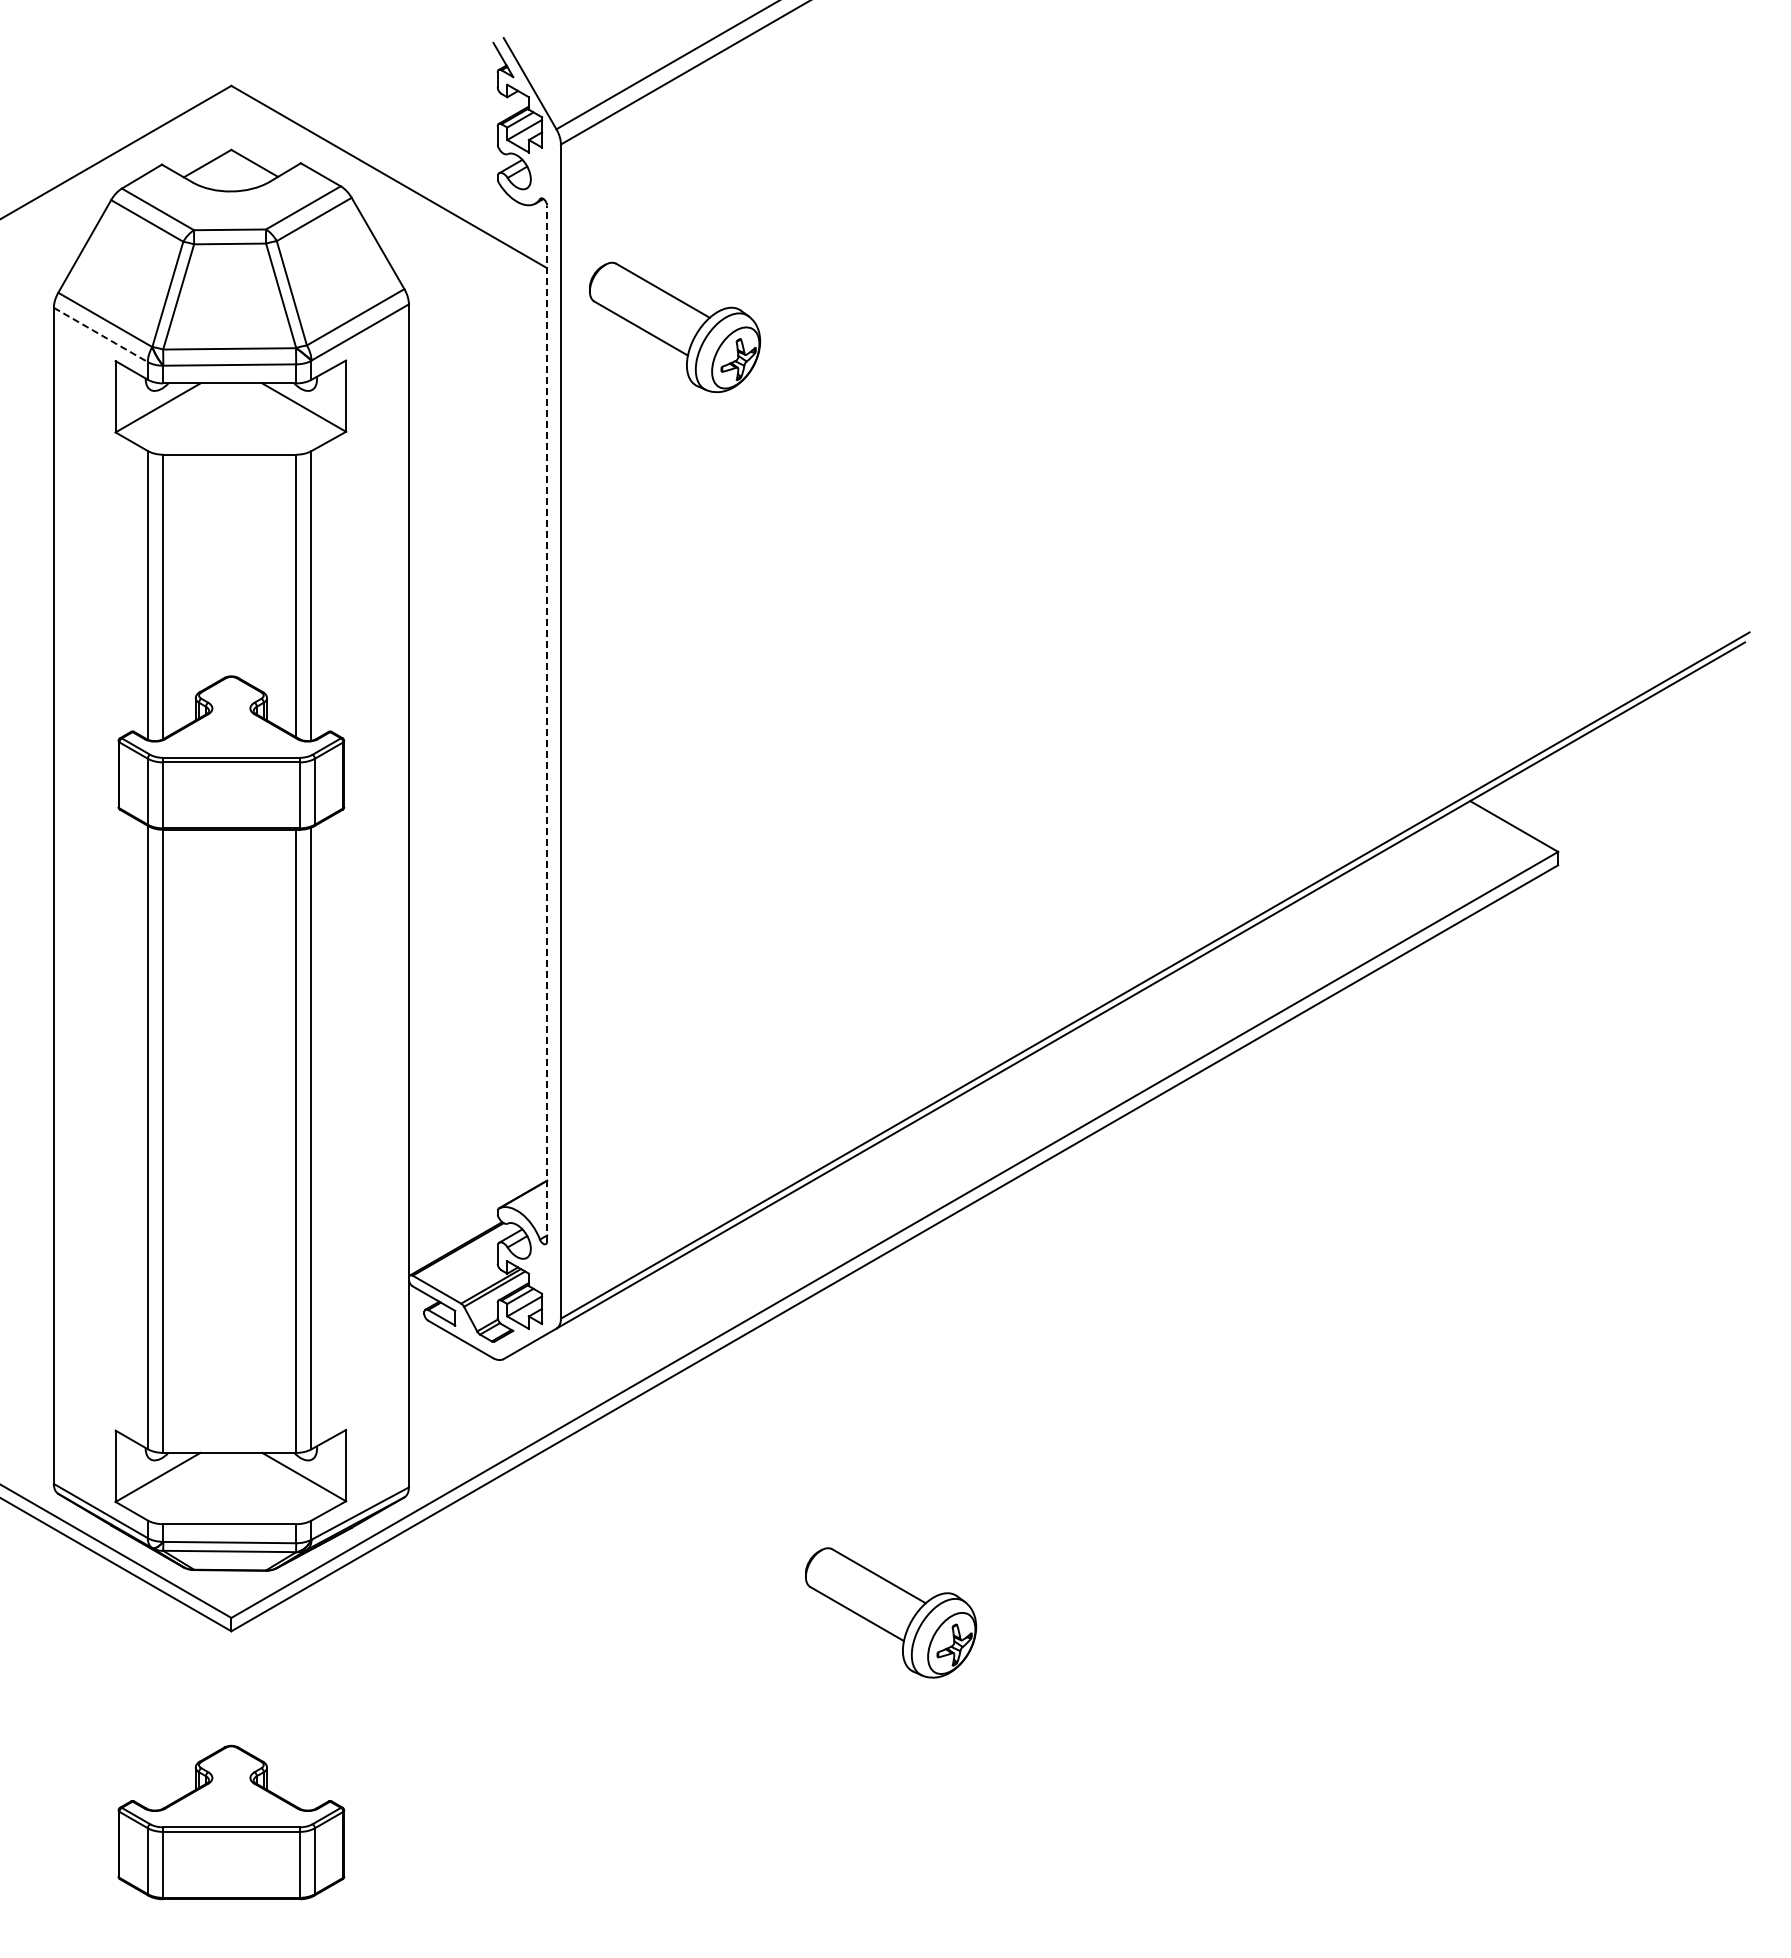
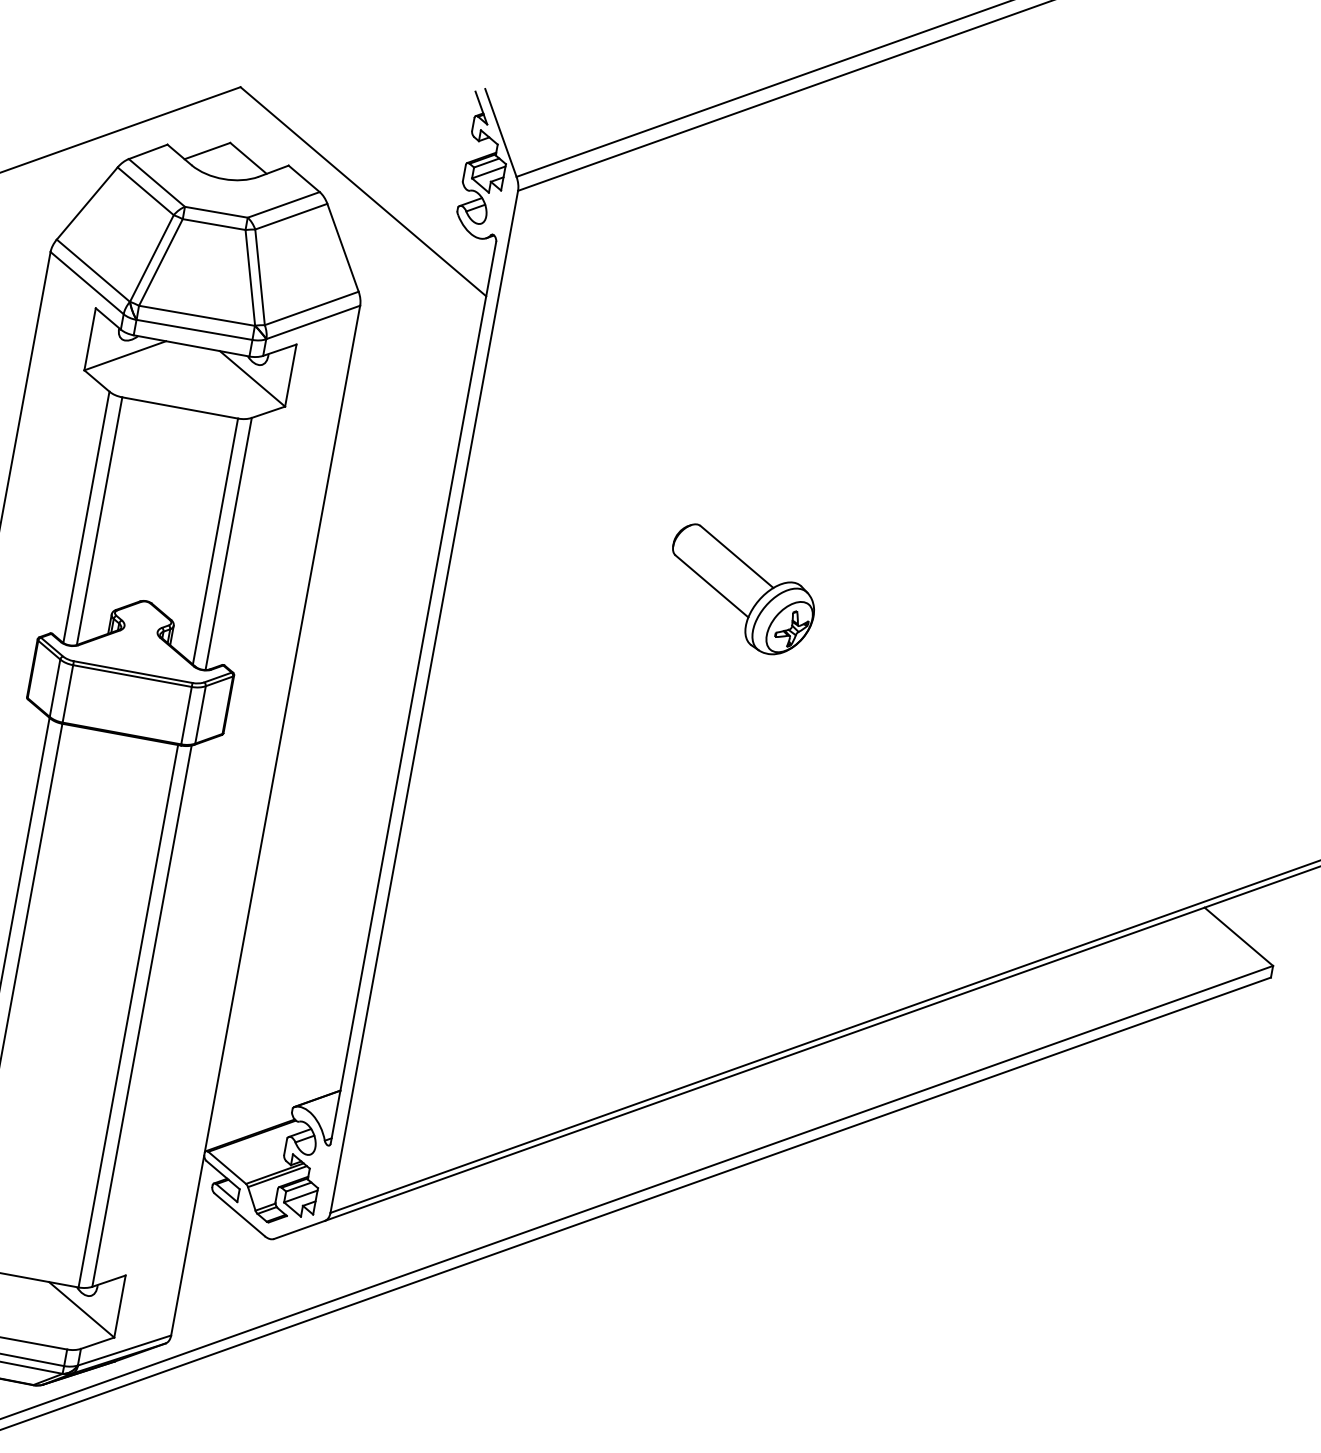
part: (675, 327) -> (742, 590), moved
line: (101, 335) -> (87, 283), dashed -> solid
line: (547, 723) -> (413, 692), dashed -> solid

